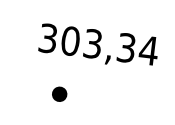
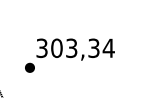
part: (59, 93) -> (29, 67), moved

